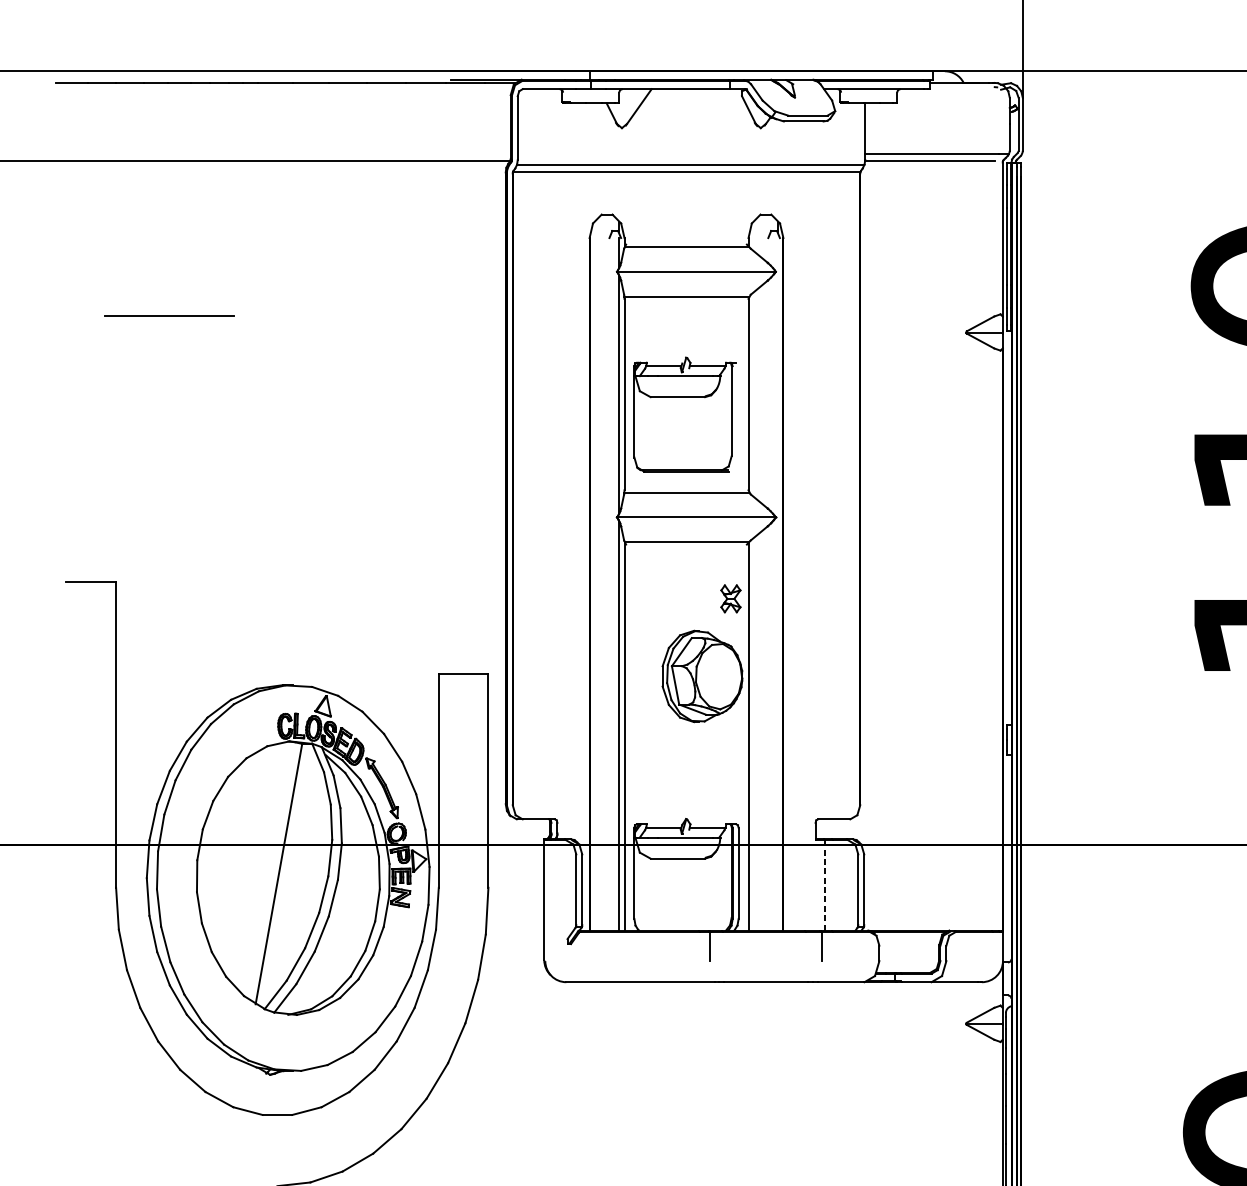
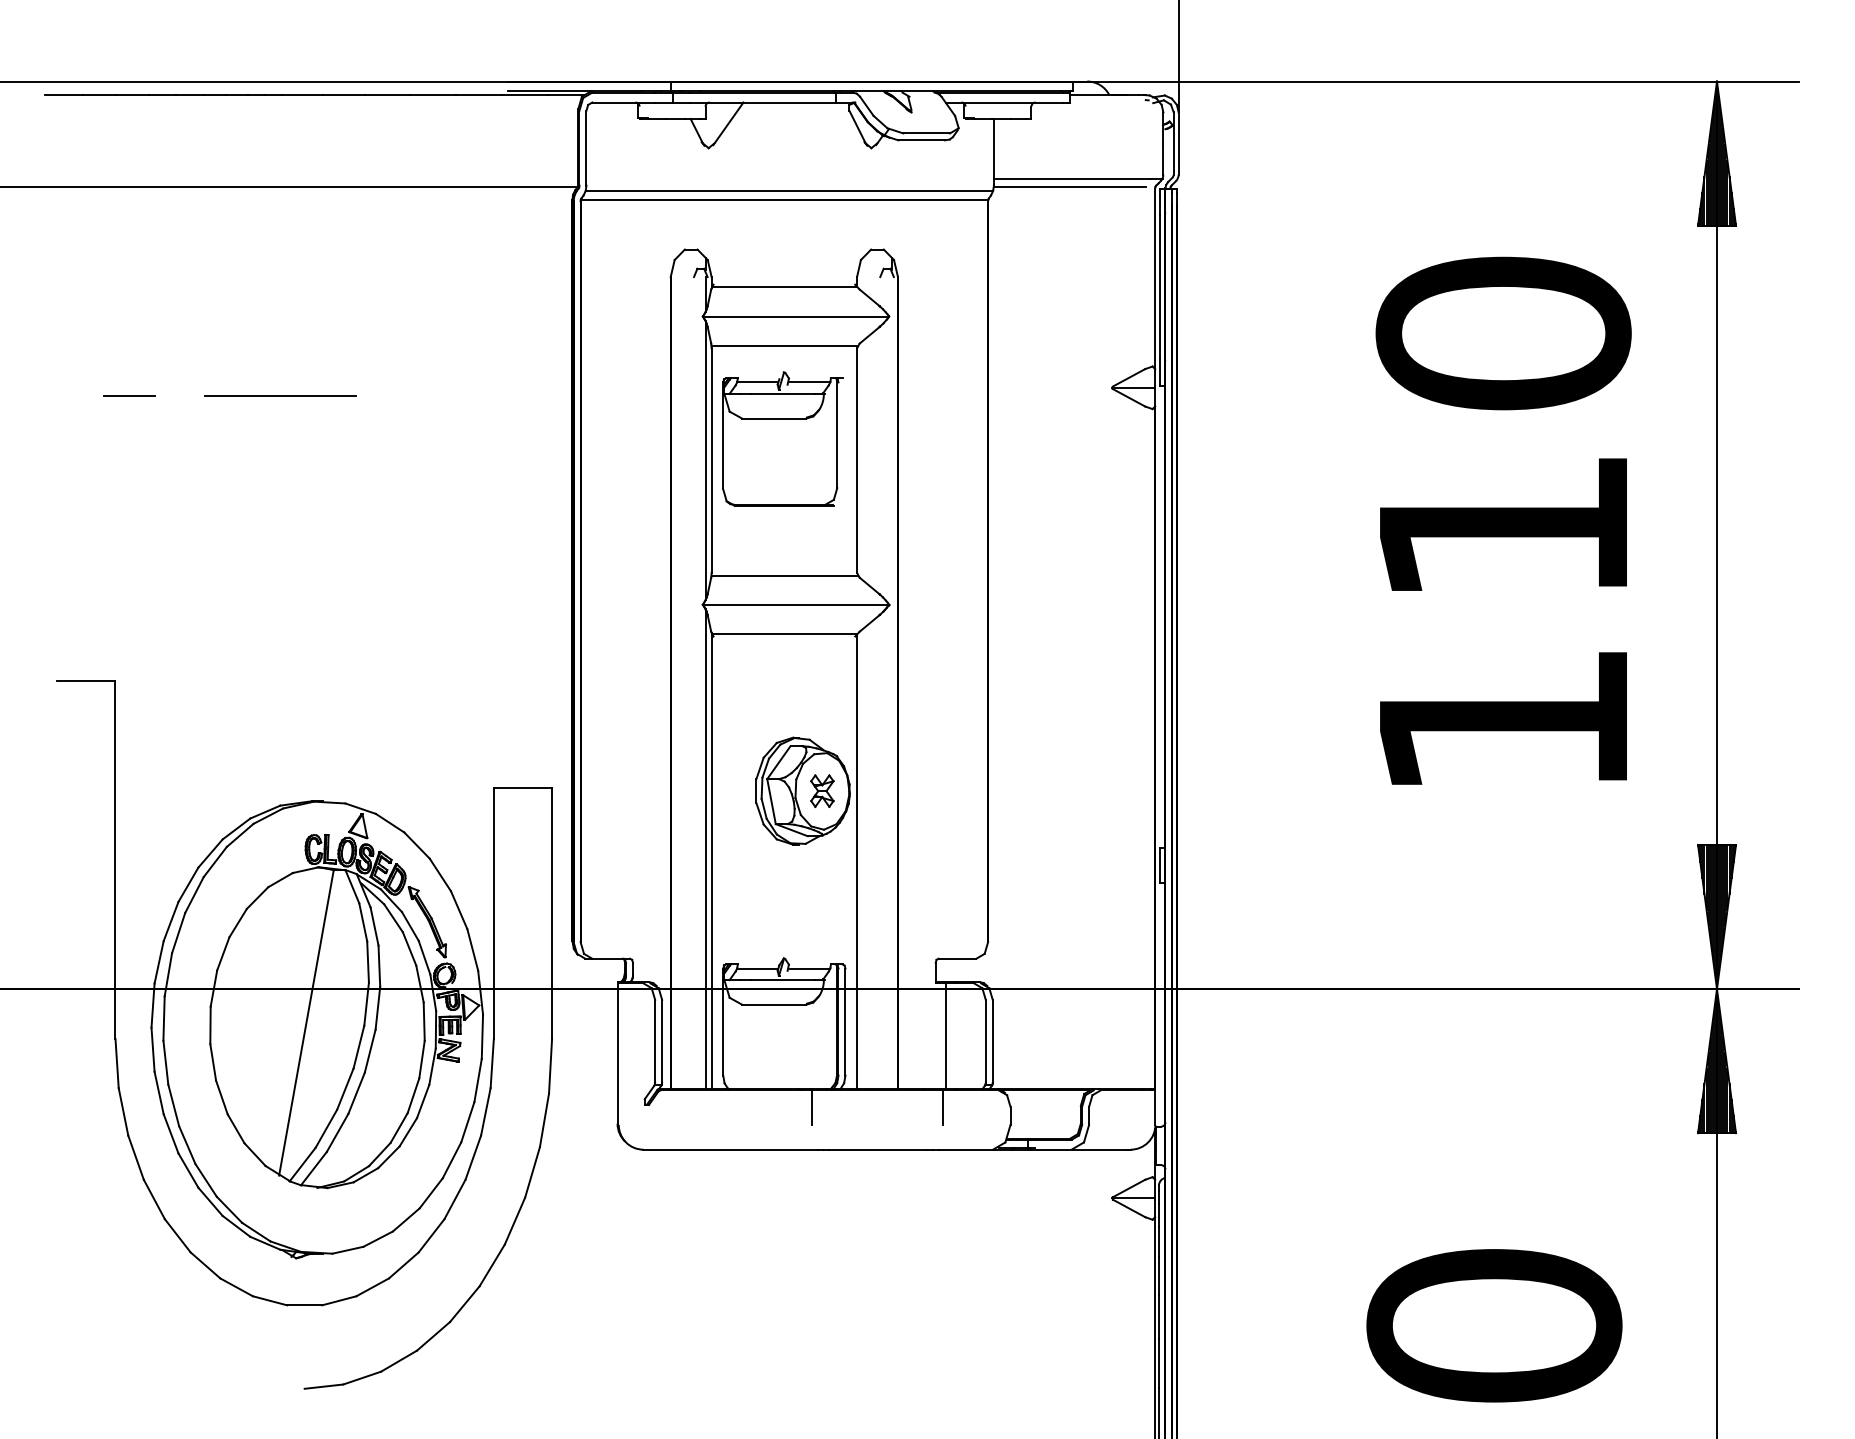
line: (169, 316) -> (280, 395), moved
line: (128, 339) -> (129, 395), added
part: (684, 414) -> (782, 438), moved
part: (730, 598) -> (822, 790), moved
line: (824, 885) -> (946, 1036), dashed -> solid

